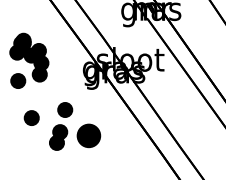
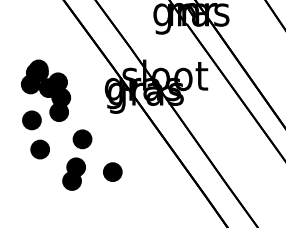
part: (29, 60) -> (46, 94), moved
part: (89, 135) -> (113, 171), size x0.62

